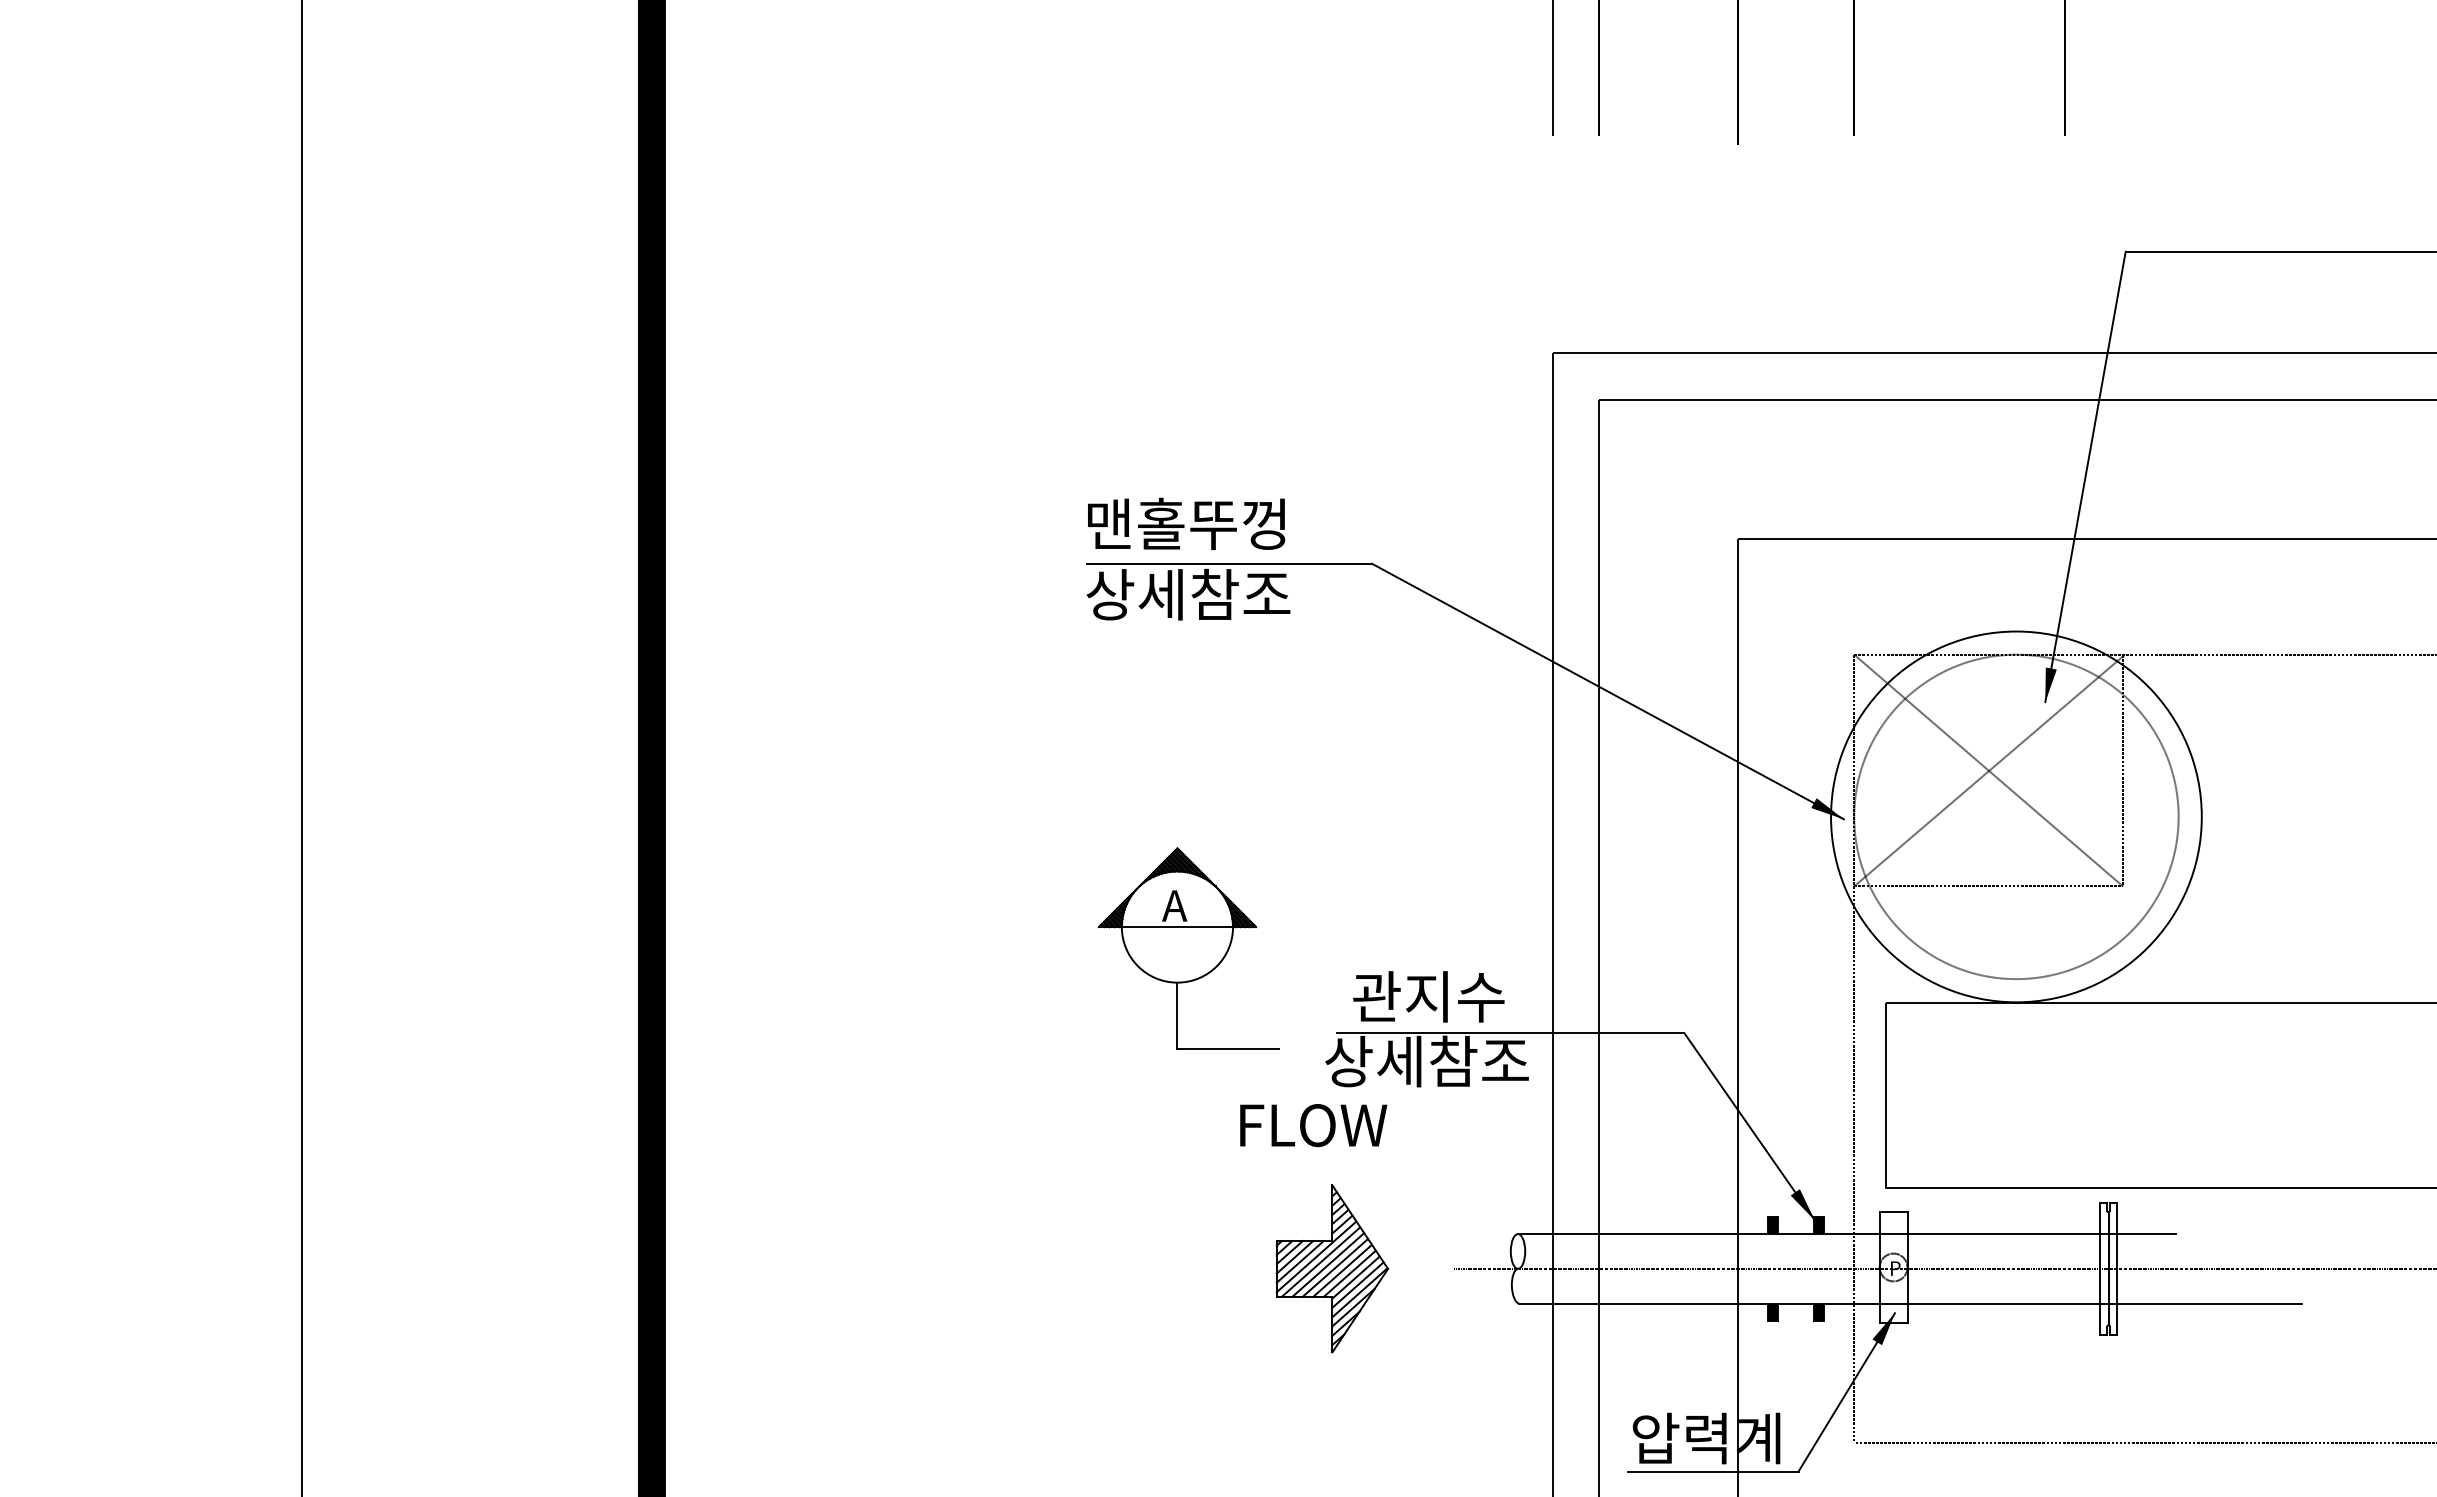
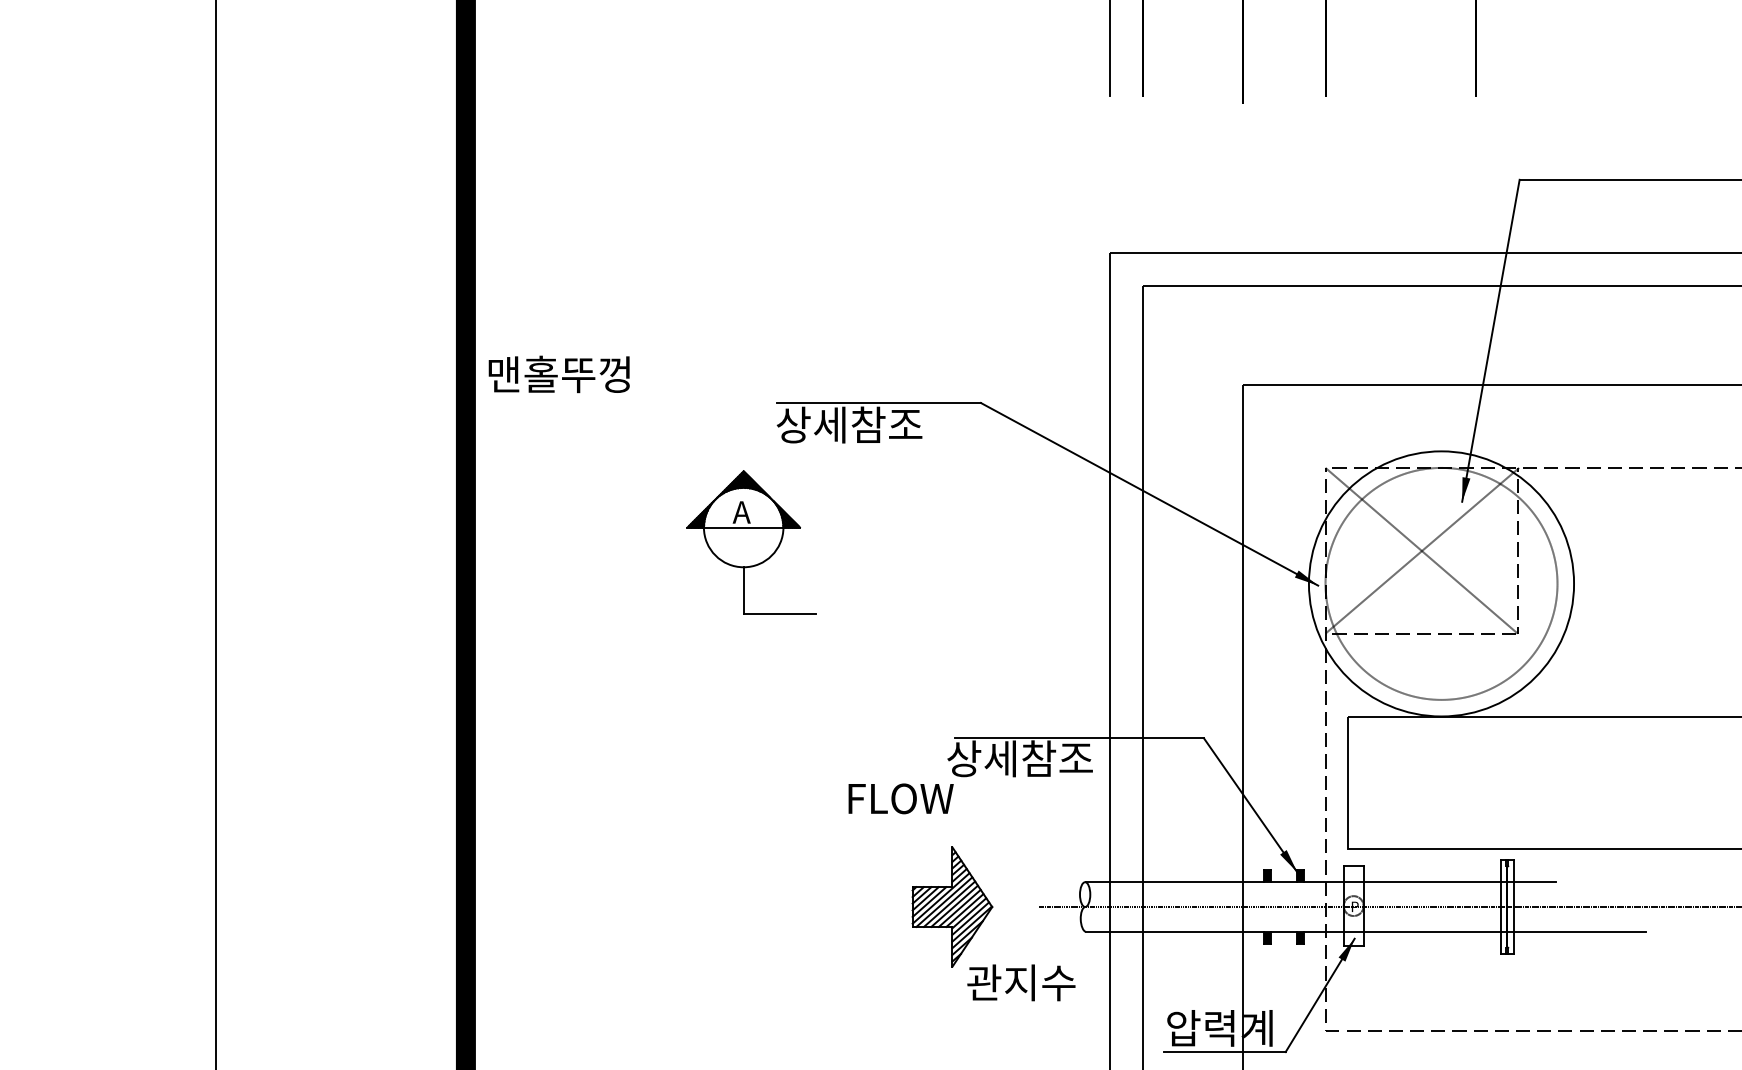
text: (1186, 523) -> (559, 374), moved
part: (1188, 948) -> (751, 542), moved
text: (1428, 996) -> (1021, 982), moved
text: (1313, 1125) -> (901, 798), moved

